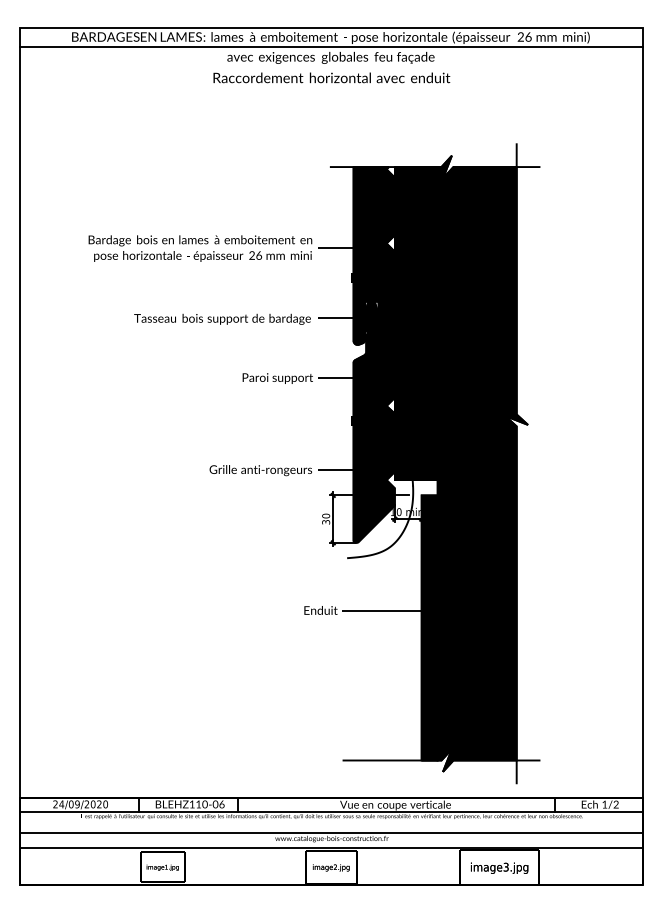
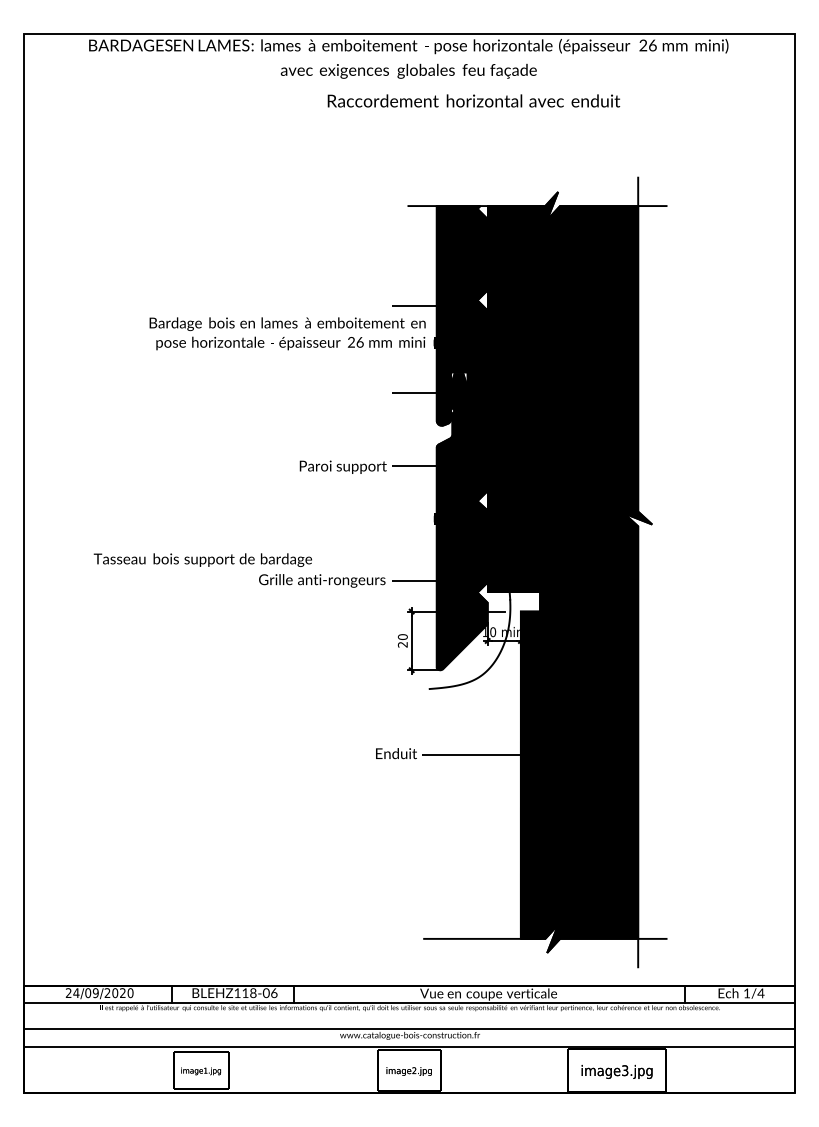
line: (331, 46) -> (409, 57), removed
text: (331, 77) -> (473, 100), moved
text: (200, 248) -> (287, 333), moved
text: (222, 318) -> (202, 559), moved
text: (326, 522) -> (403, 644), 30 -> 20
text: (204, 804) -> (252, 993), \c16711848;BLEHZ110-06 -> \c16711848;BLEHZ118-06
text: (615, 804) -> (760, 993), 1/2 -> 1/4

